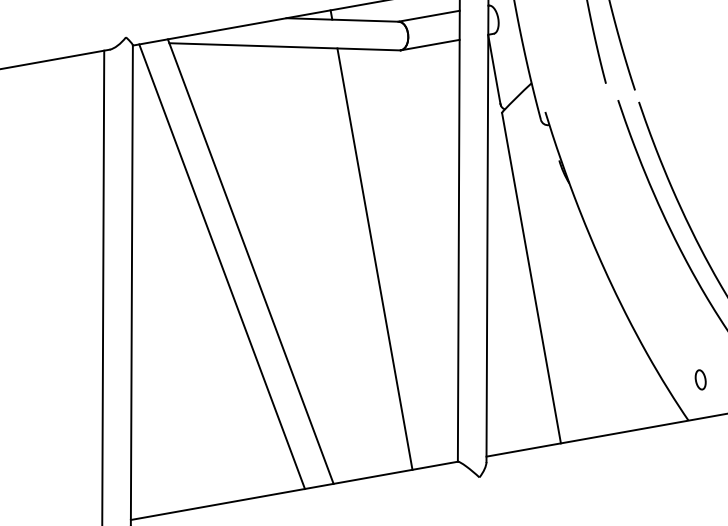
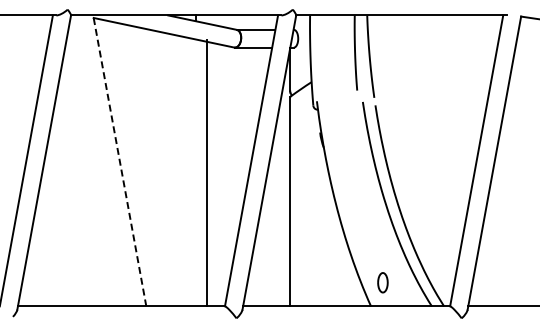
line: (375, 258) -> (207, 172), moved
line: (250, 261) -> (119, 160), solid -> dashed
line: (221, 266) -> (101, 160), removed
part: (699, 379) -> (382, 282), size x1.6

